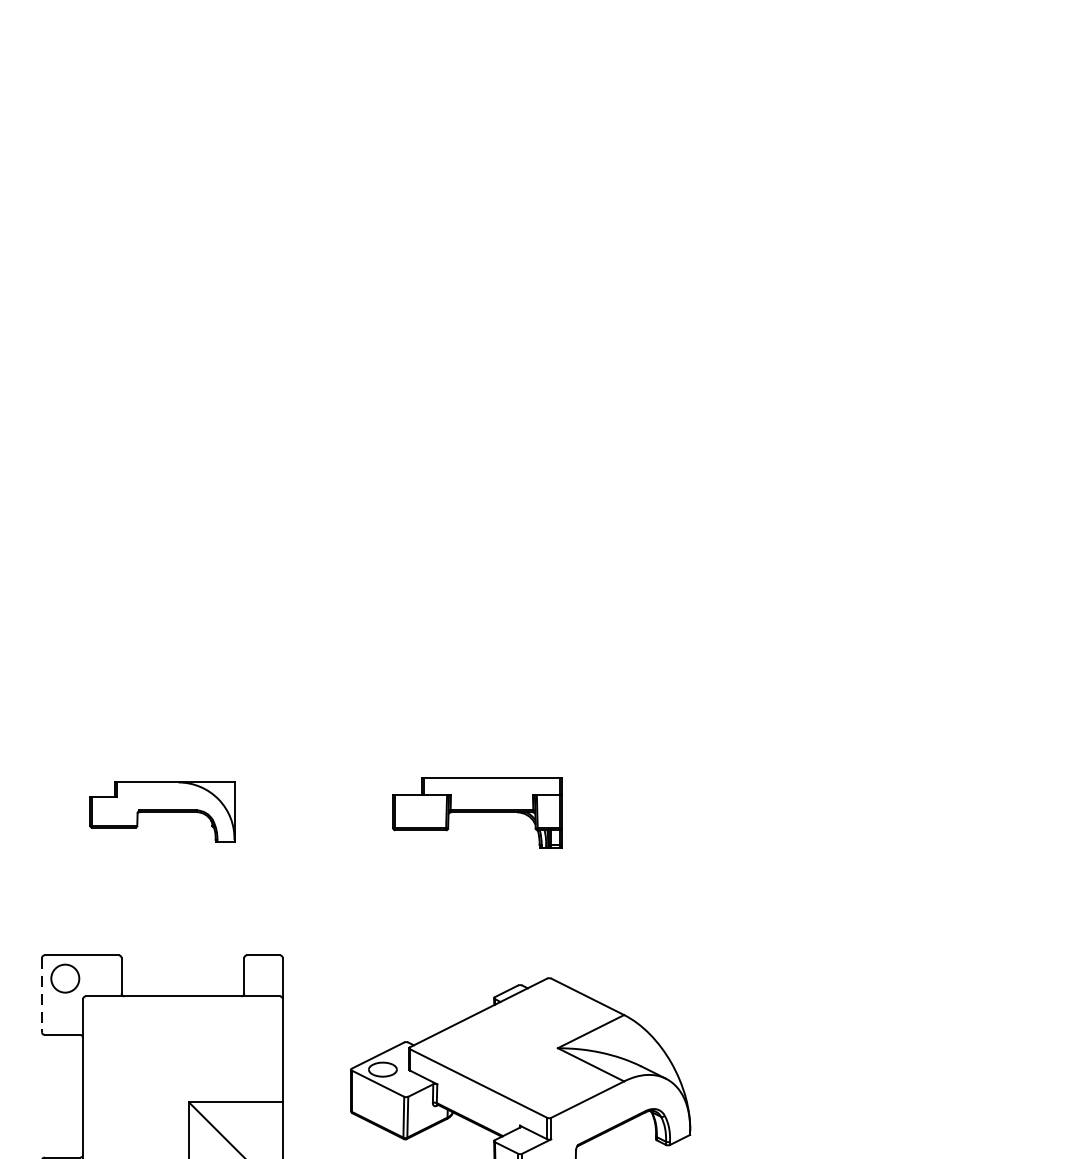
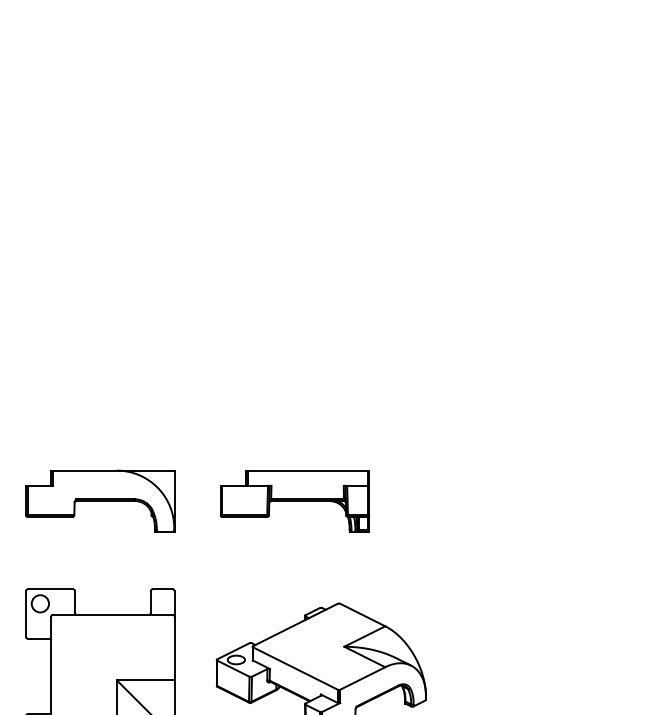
part: (162, 811) -> (100, 500), size x1.67
part: (477, 812) -> (294, 501), size x1.43
line: (41, 995) -> (25, 614), dashed -> solid

